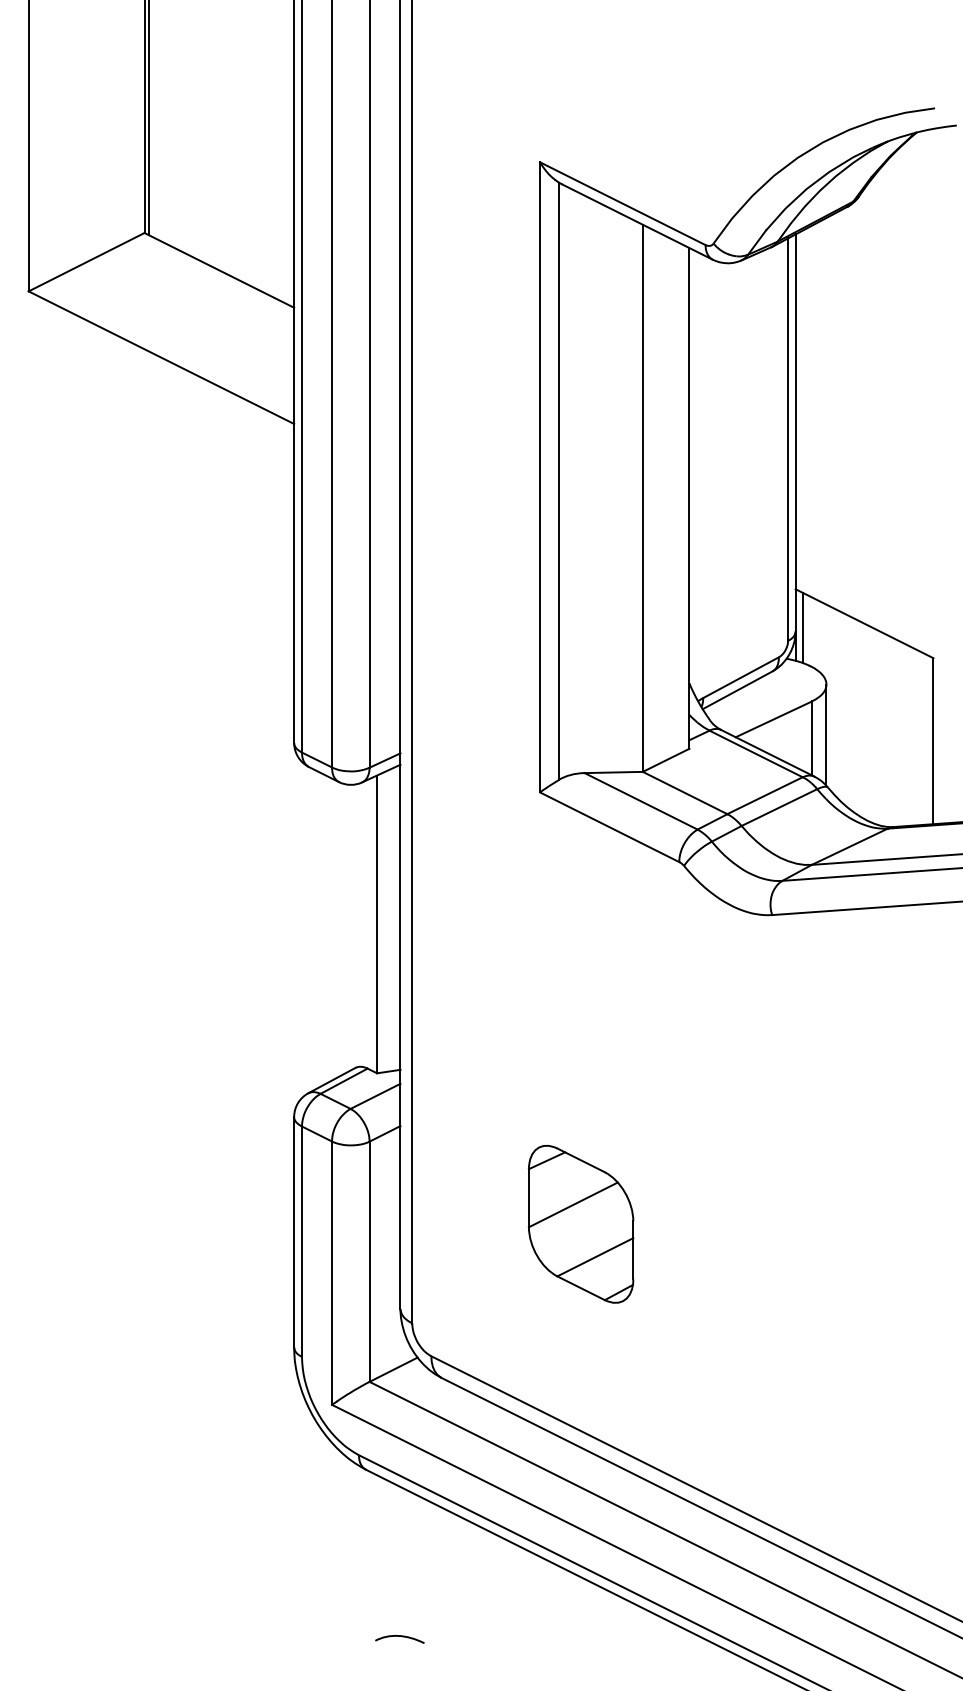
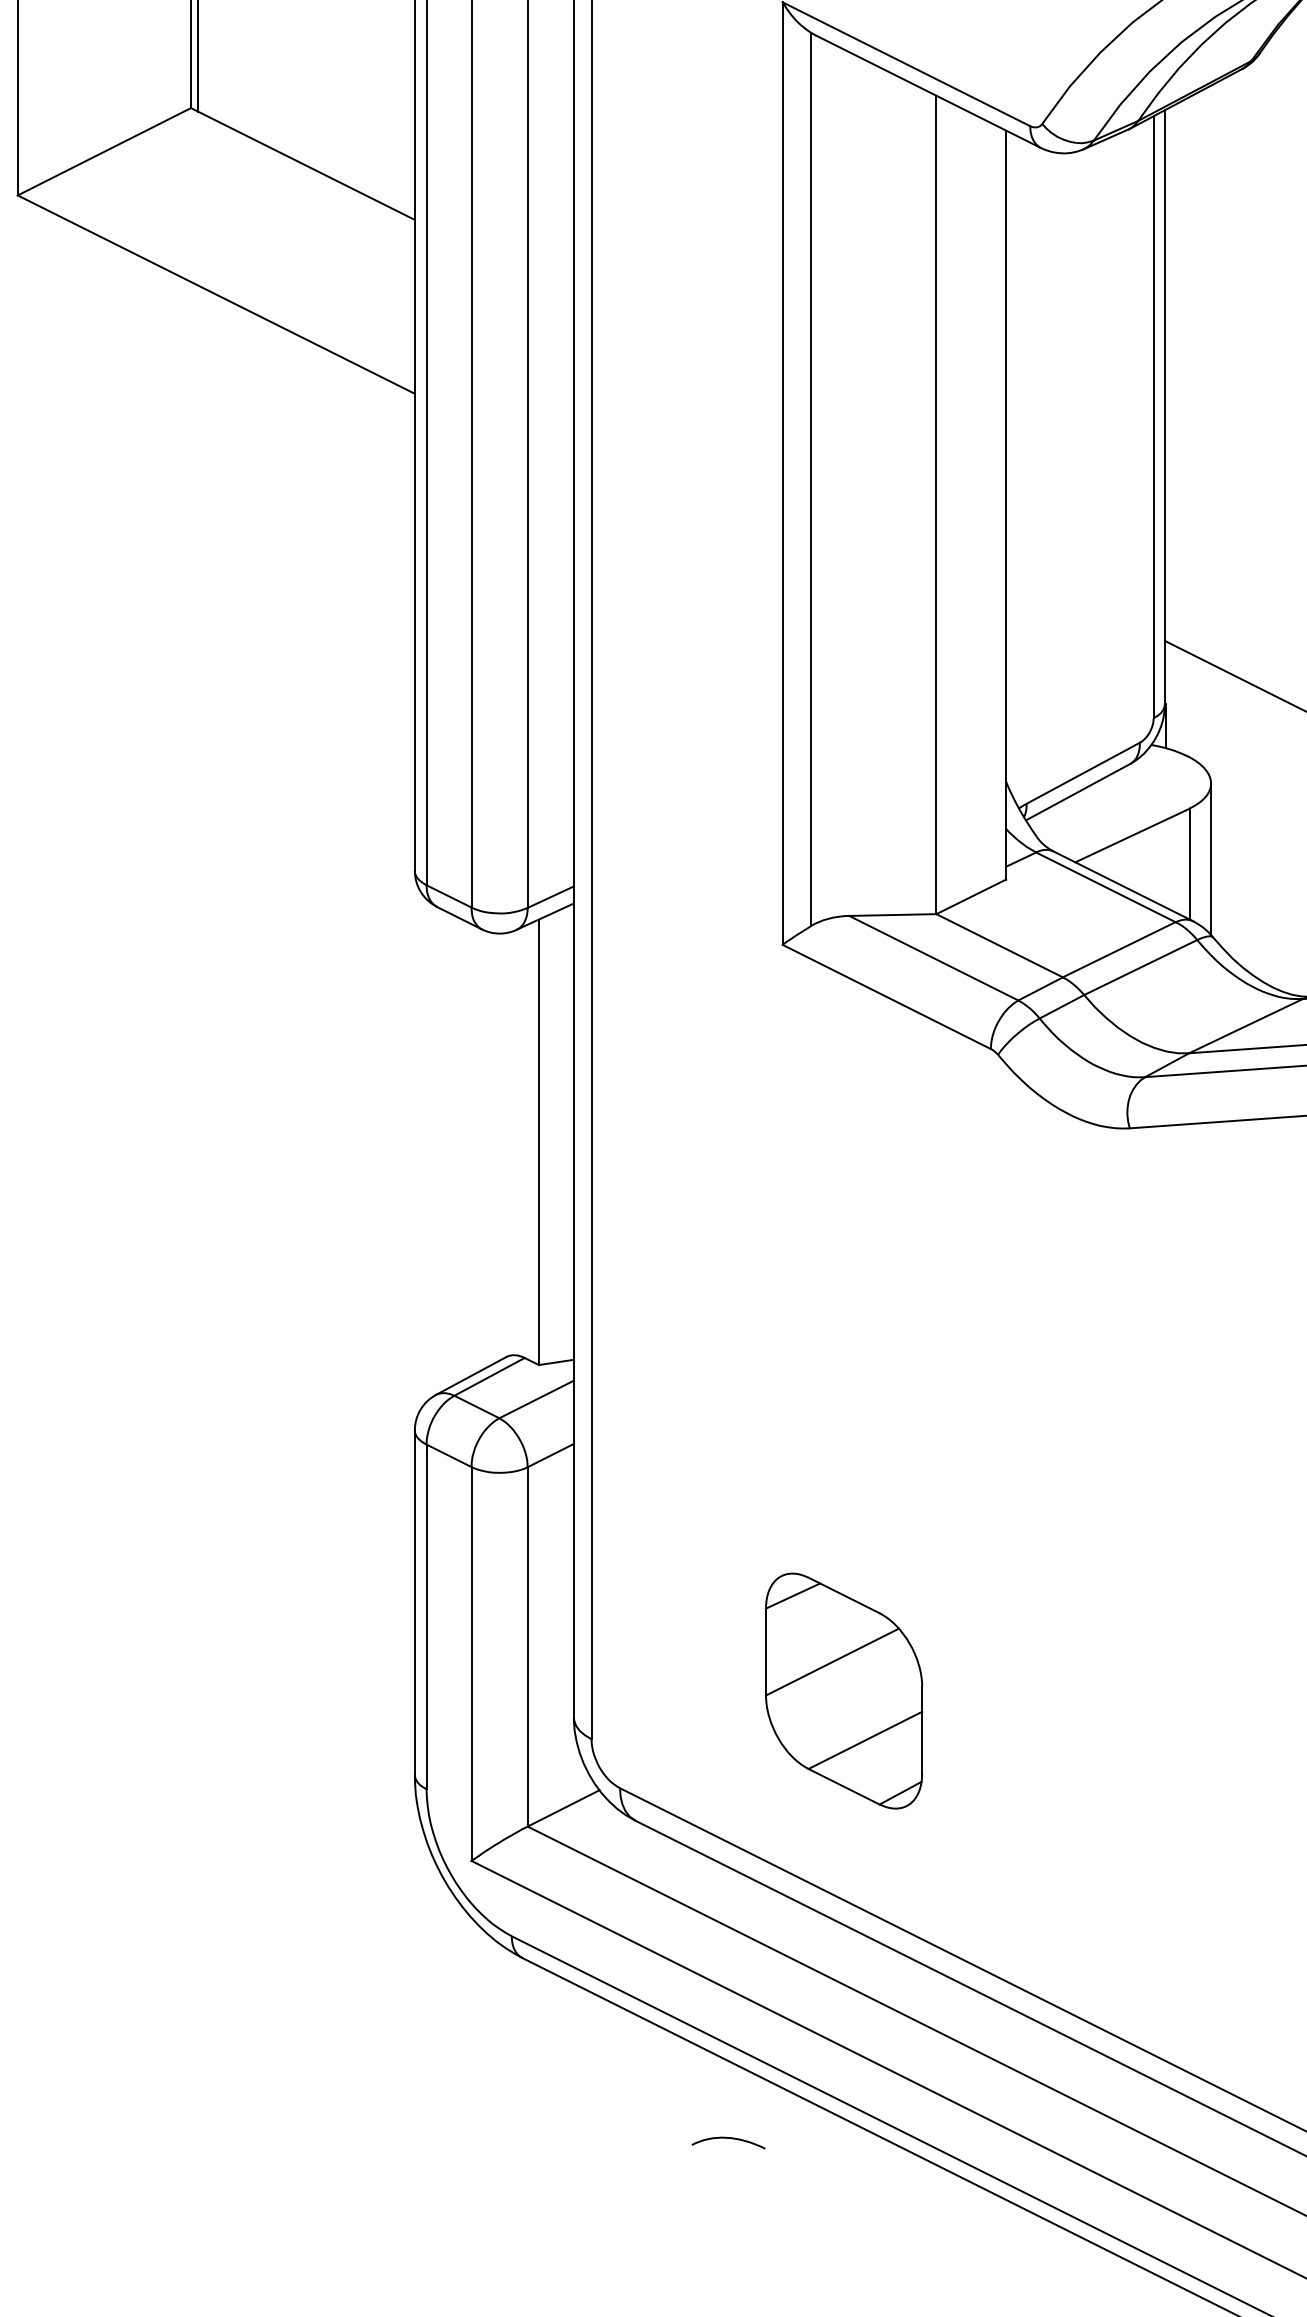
line: (803, 628) -> (1176, 699), removed
part: (581, 1224) -> (844, 1691), moved
curve: (401, 1637) -> (730, 2140), moved

